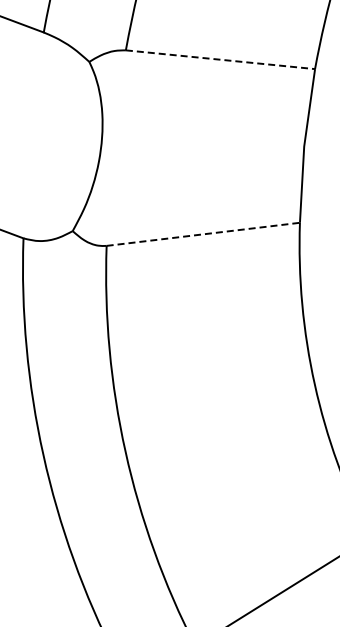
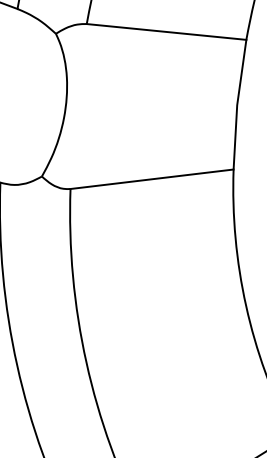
line: (220, 59) -> (166, 31), dashed -> solid
line: (203, 234) -> (152, 179), dashed -> solid

